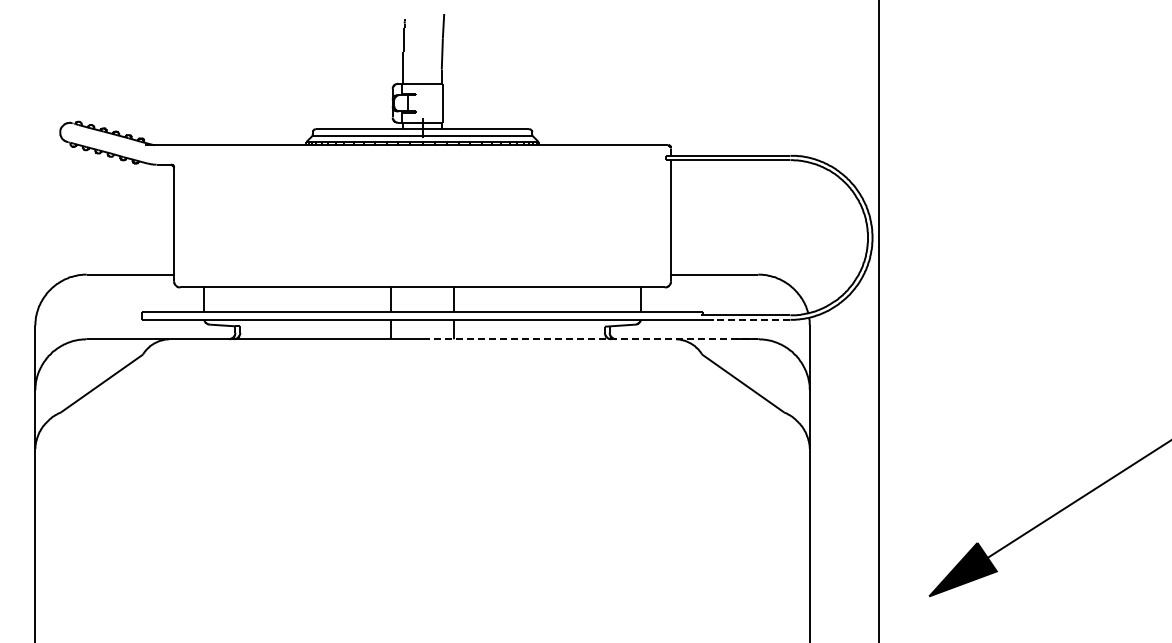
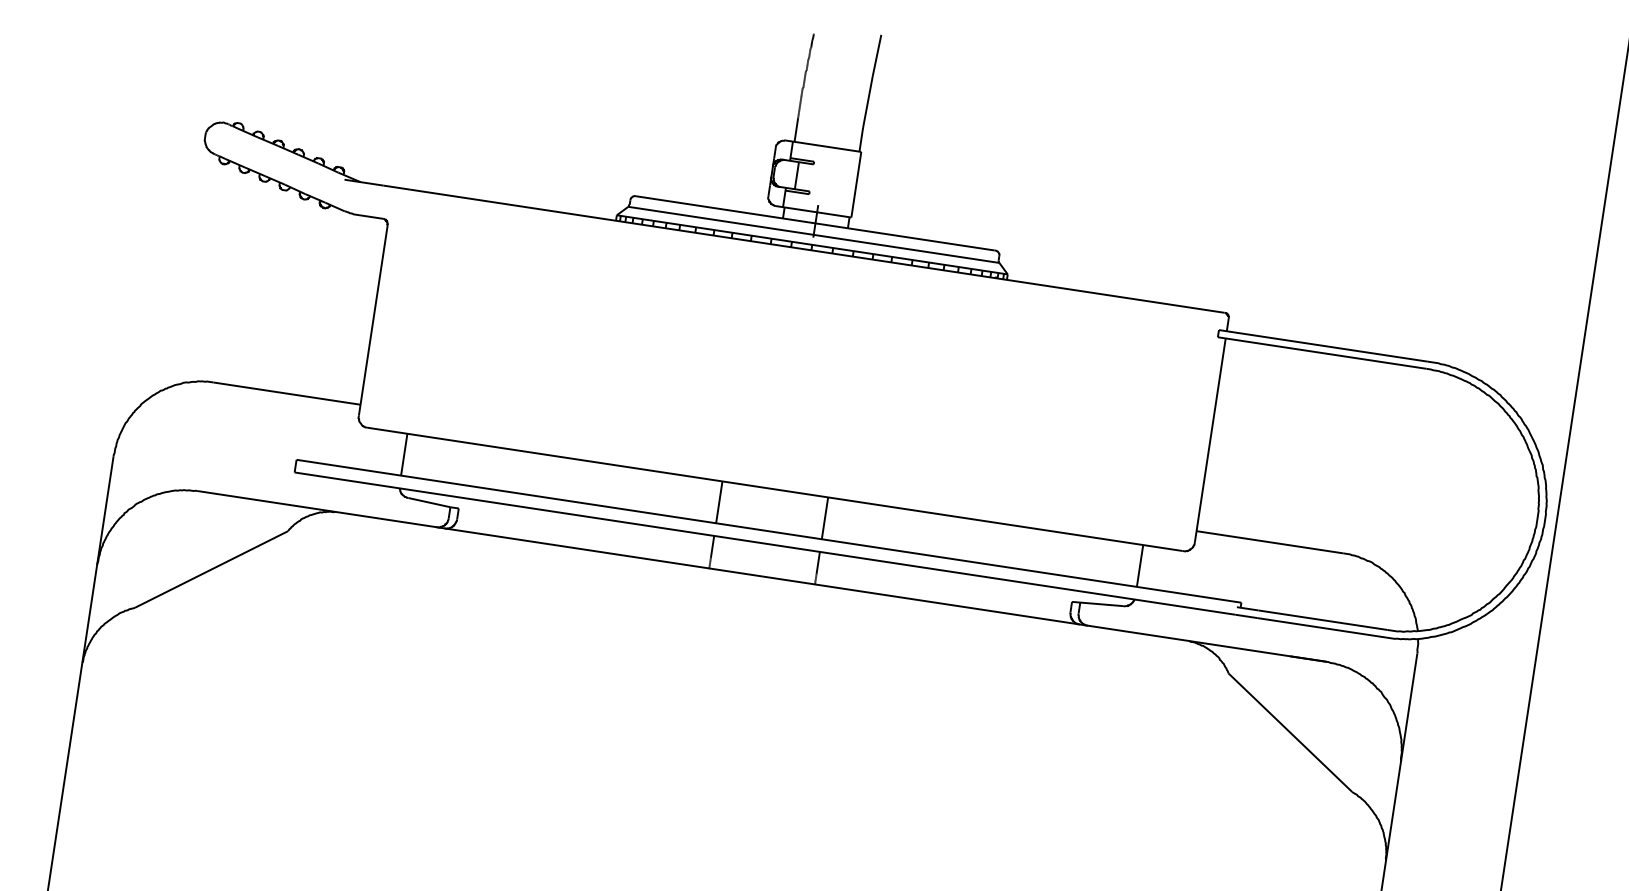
line: (751, 319) -> (1320, 627), dashed -> solid
line: (590, 339) -> (1044, 619), dashed -> solid

